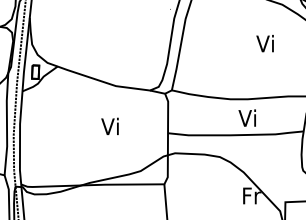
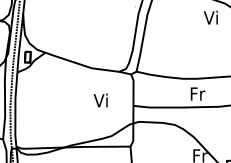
text: (264, 43) -> (210, 17), moved
text: (248, 117) -> (197, 93), Vi -> Fr
text: (109, 125) -> (100, 99), moved

